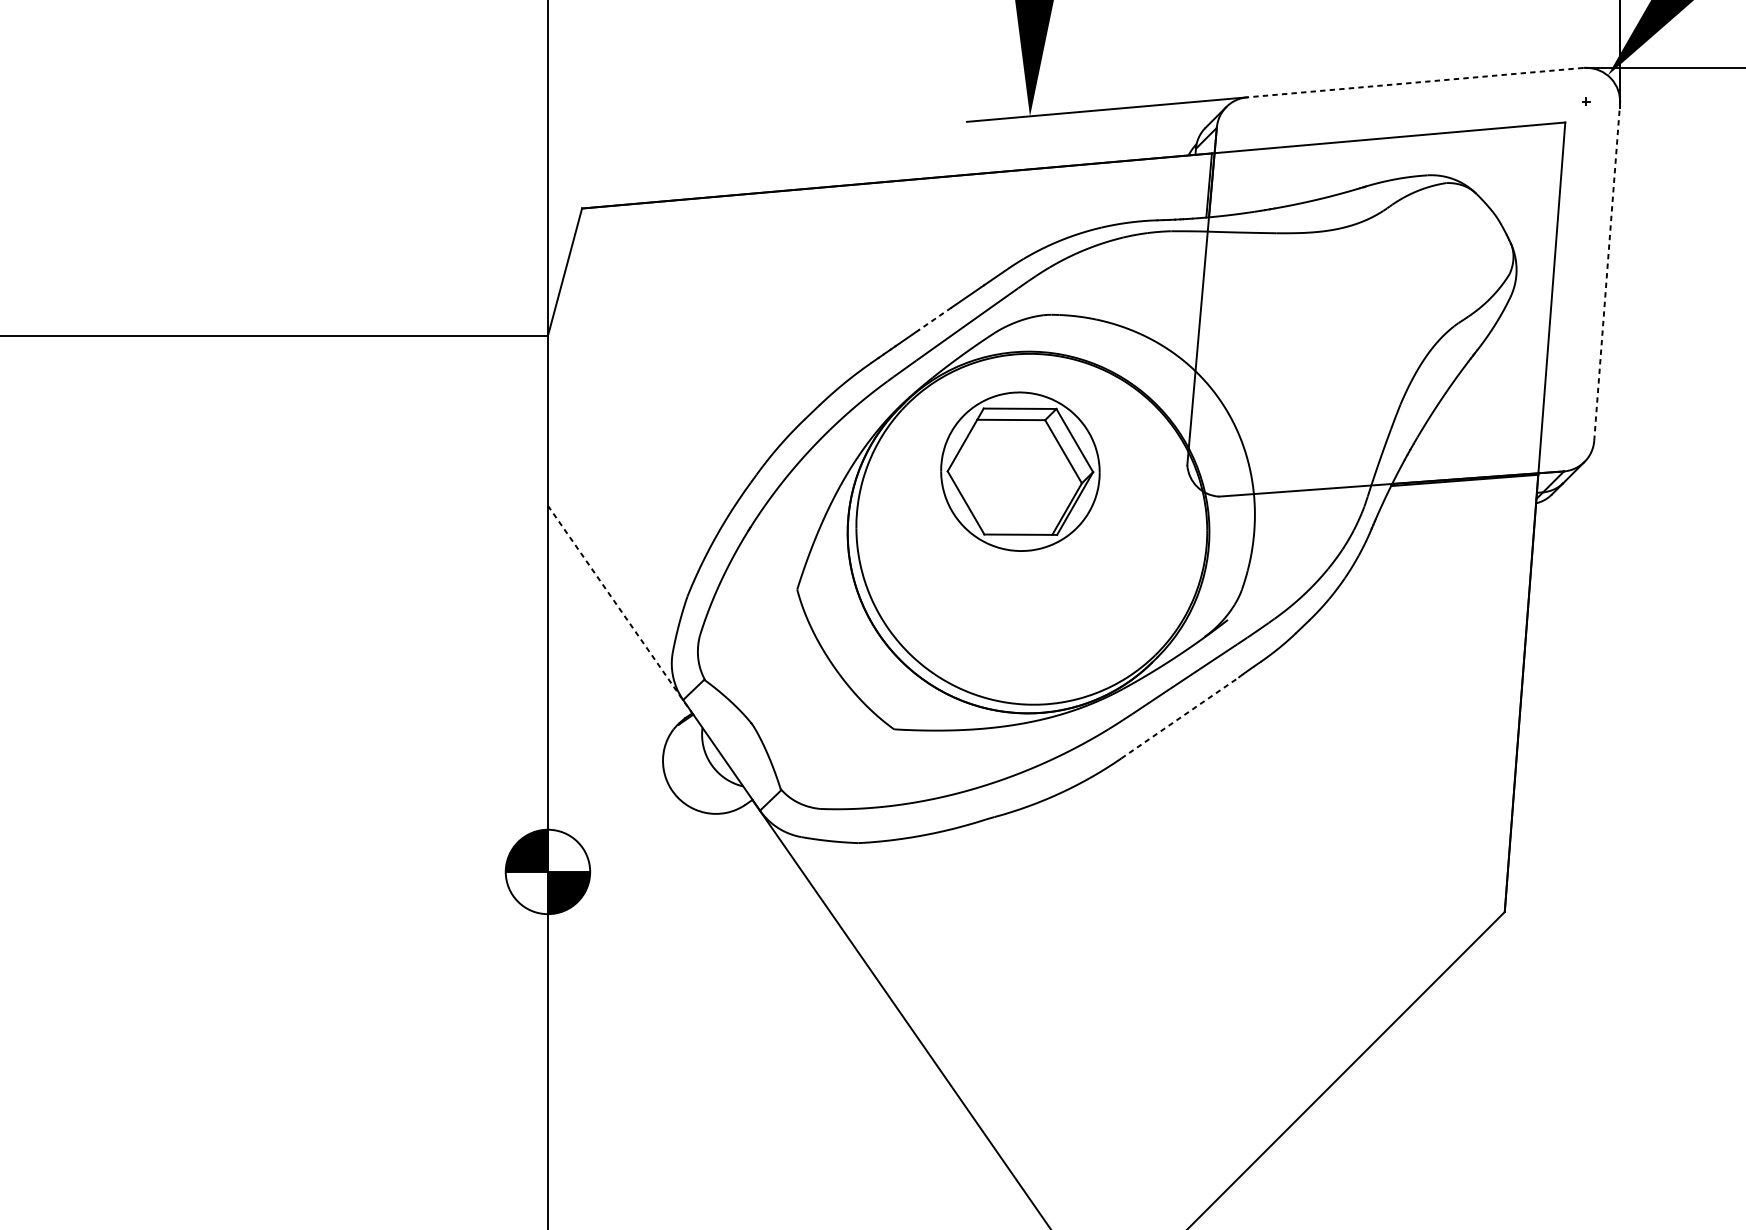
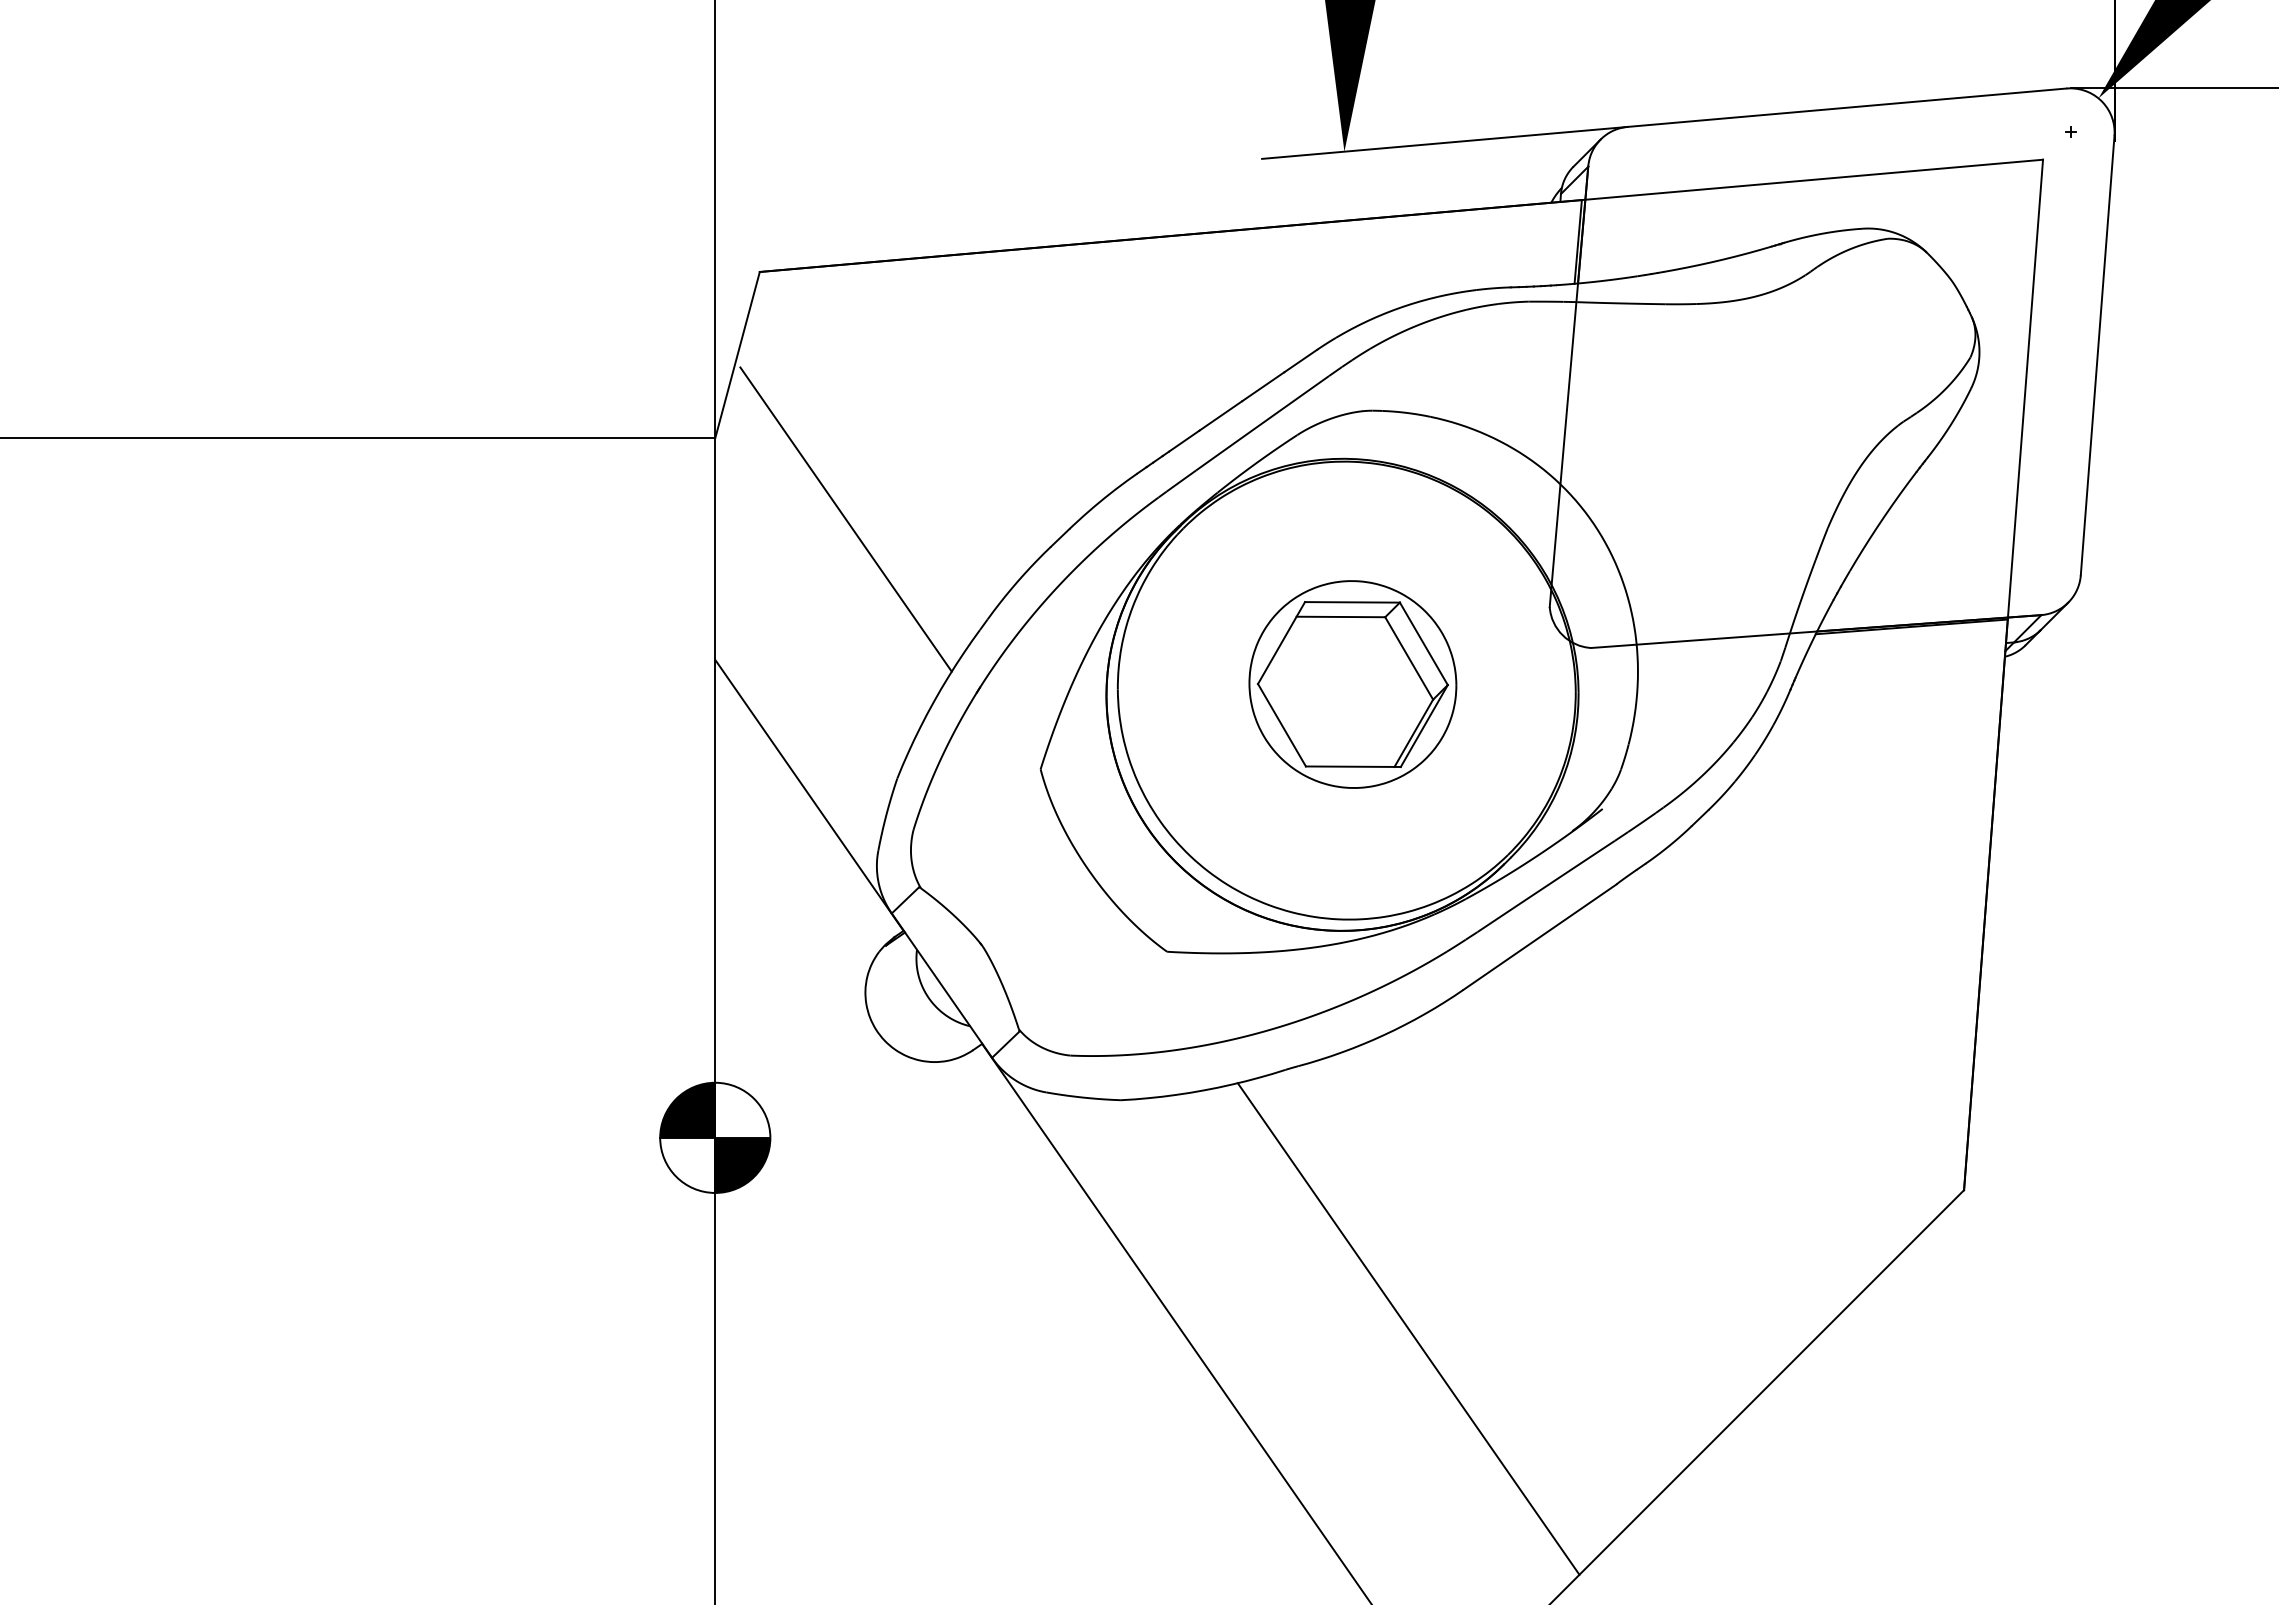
line: (1414, 82) -> (1846, 107), dashed -> solid
line: (1607, 272) -> (2097, 355), dashed -> solid
line: (935, 318) -> (1220, 415), dashed -> solid
line: (647, 398) -> (845, 519), added
part: (1020, 471) -> (1352, 684), moved
line: (620, 609) -> (809, 795), dashed -> solid
line: (1180, 718) -> (1540, 937), dashed -> solid
line: (1079, 1018) -> (1408, 1328), added

